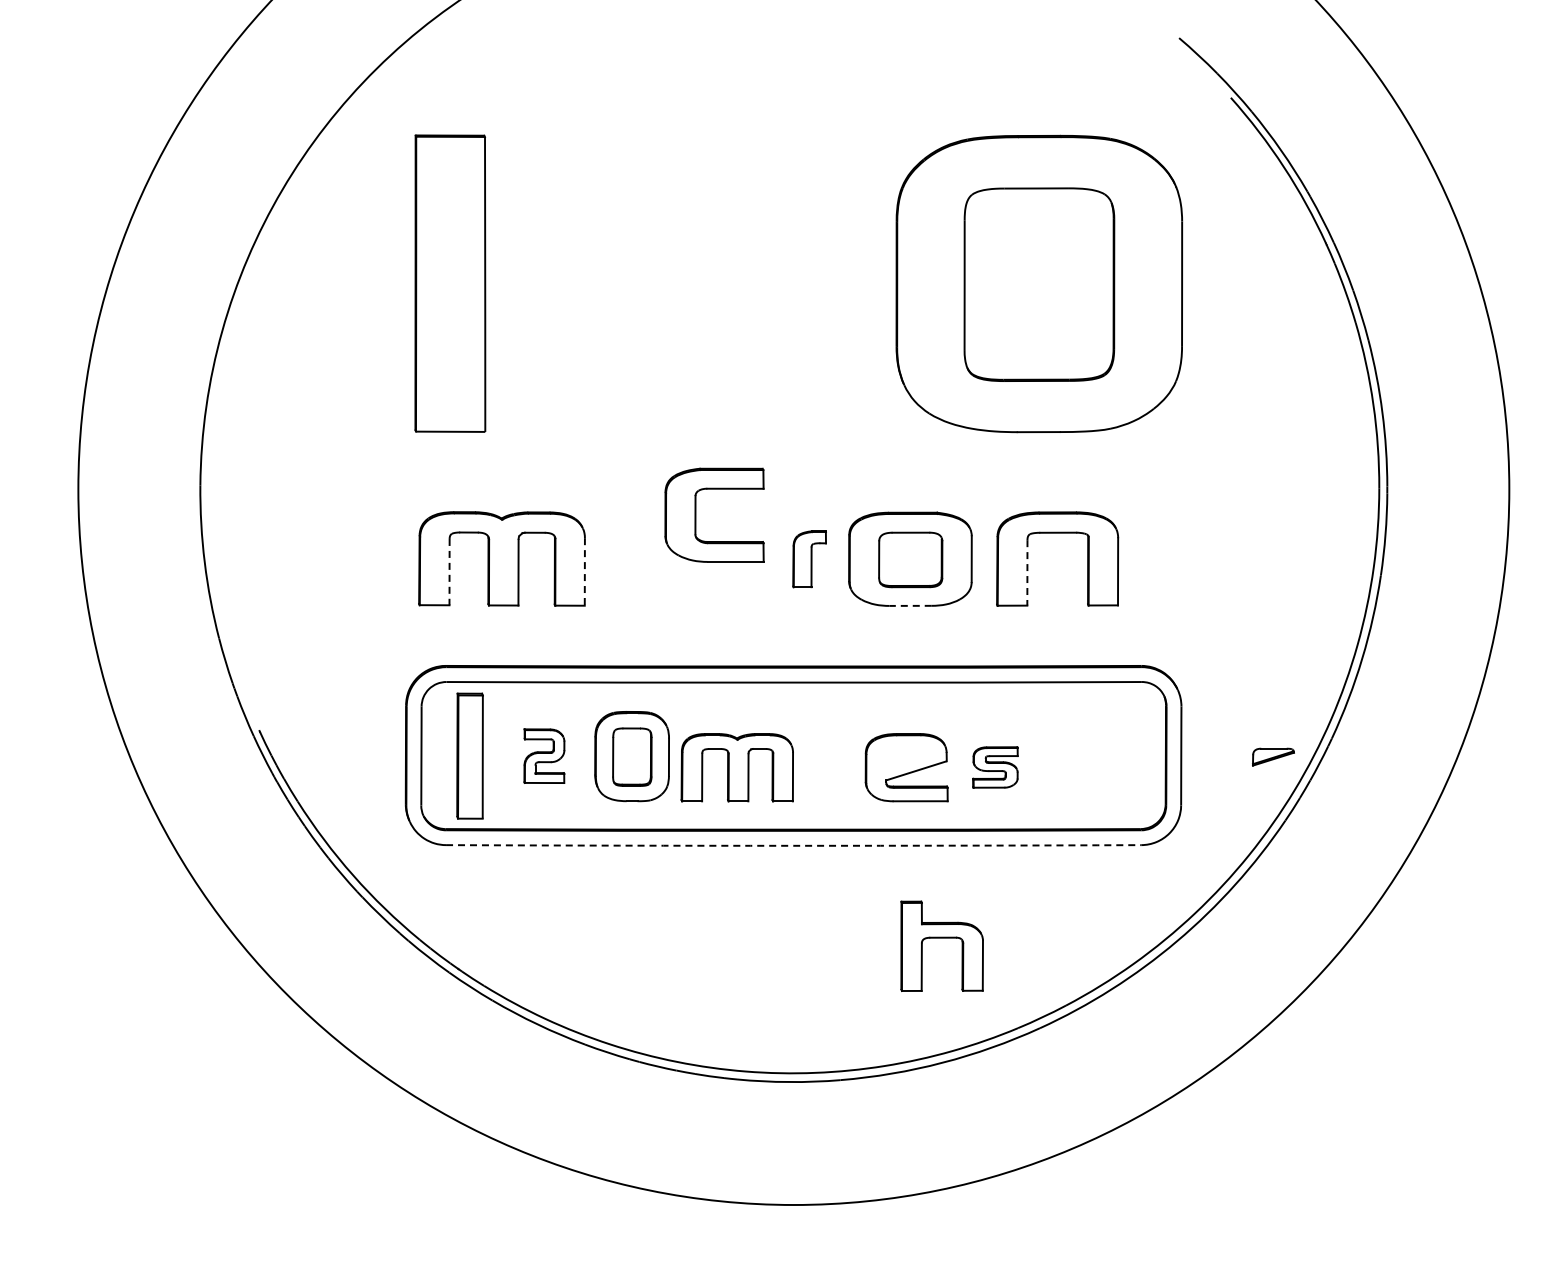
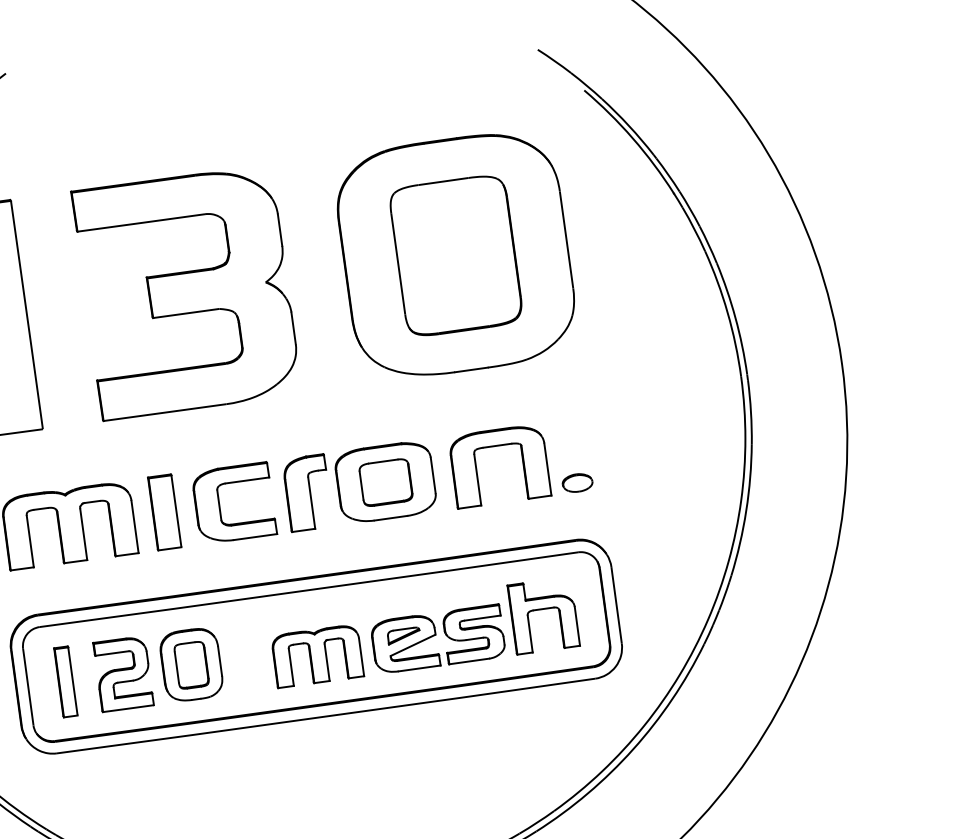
part: (691, 284) -> (186, 292), added
part: (696, 514) -> (220, 504), moved
part: (624, 558) -> (164, 512), added
part: (809, 558) -> (307, 492), size x1.67
line: (584, 571) -> (134, 526), dashed -> solid
line: (449, 572) -> (30, 541), dashed -> solid
line: (1027, 572) -> (477, 479), dashed -> solid
part: (1153, 594) -> (577, 483), added
line: (910, 605) -> (390, 517), dashed -> solid
part: (469, 755) -> (65, 681), size x0.71
part: (544, 755) -> (123, 673), size x1.67
part: (1273, 756) -> (403, 635), moved
part: (736, 767) -> (316, 656), moved
part: (995, 767) -> (474, 634), size x1.67
arc: (793, 845) -> (325, 716), dashed -> solid
part: (941, 938) -> (542, 609), moved

